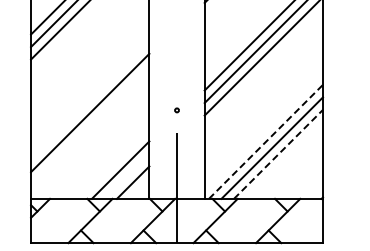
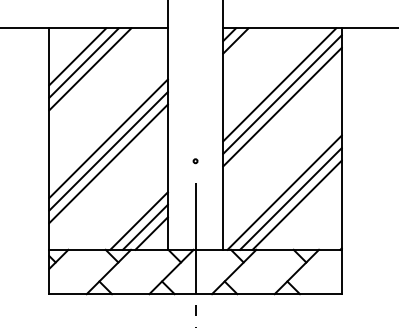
line: (90, 87) -> (108, 138), added
line: (90, 100) -> (108, 151), added
line: (265, 141) -> (284, 192), dashed -> solid
line: (278, 153) -> (297, 204), dashed -> solid
line: (126, 175) -> (144, 226), added

